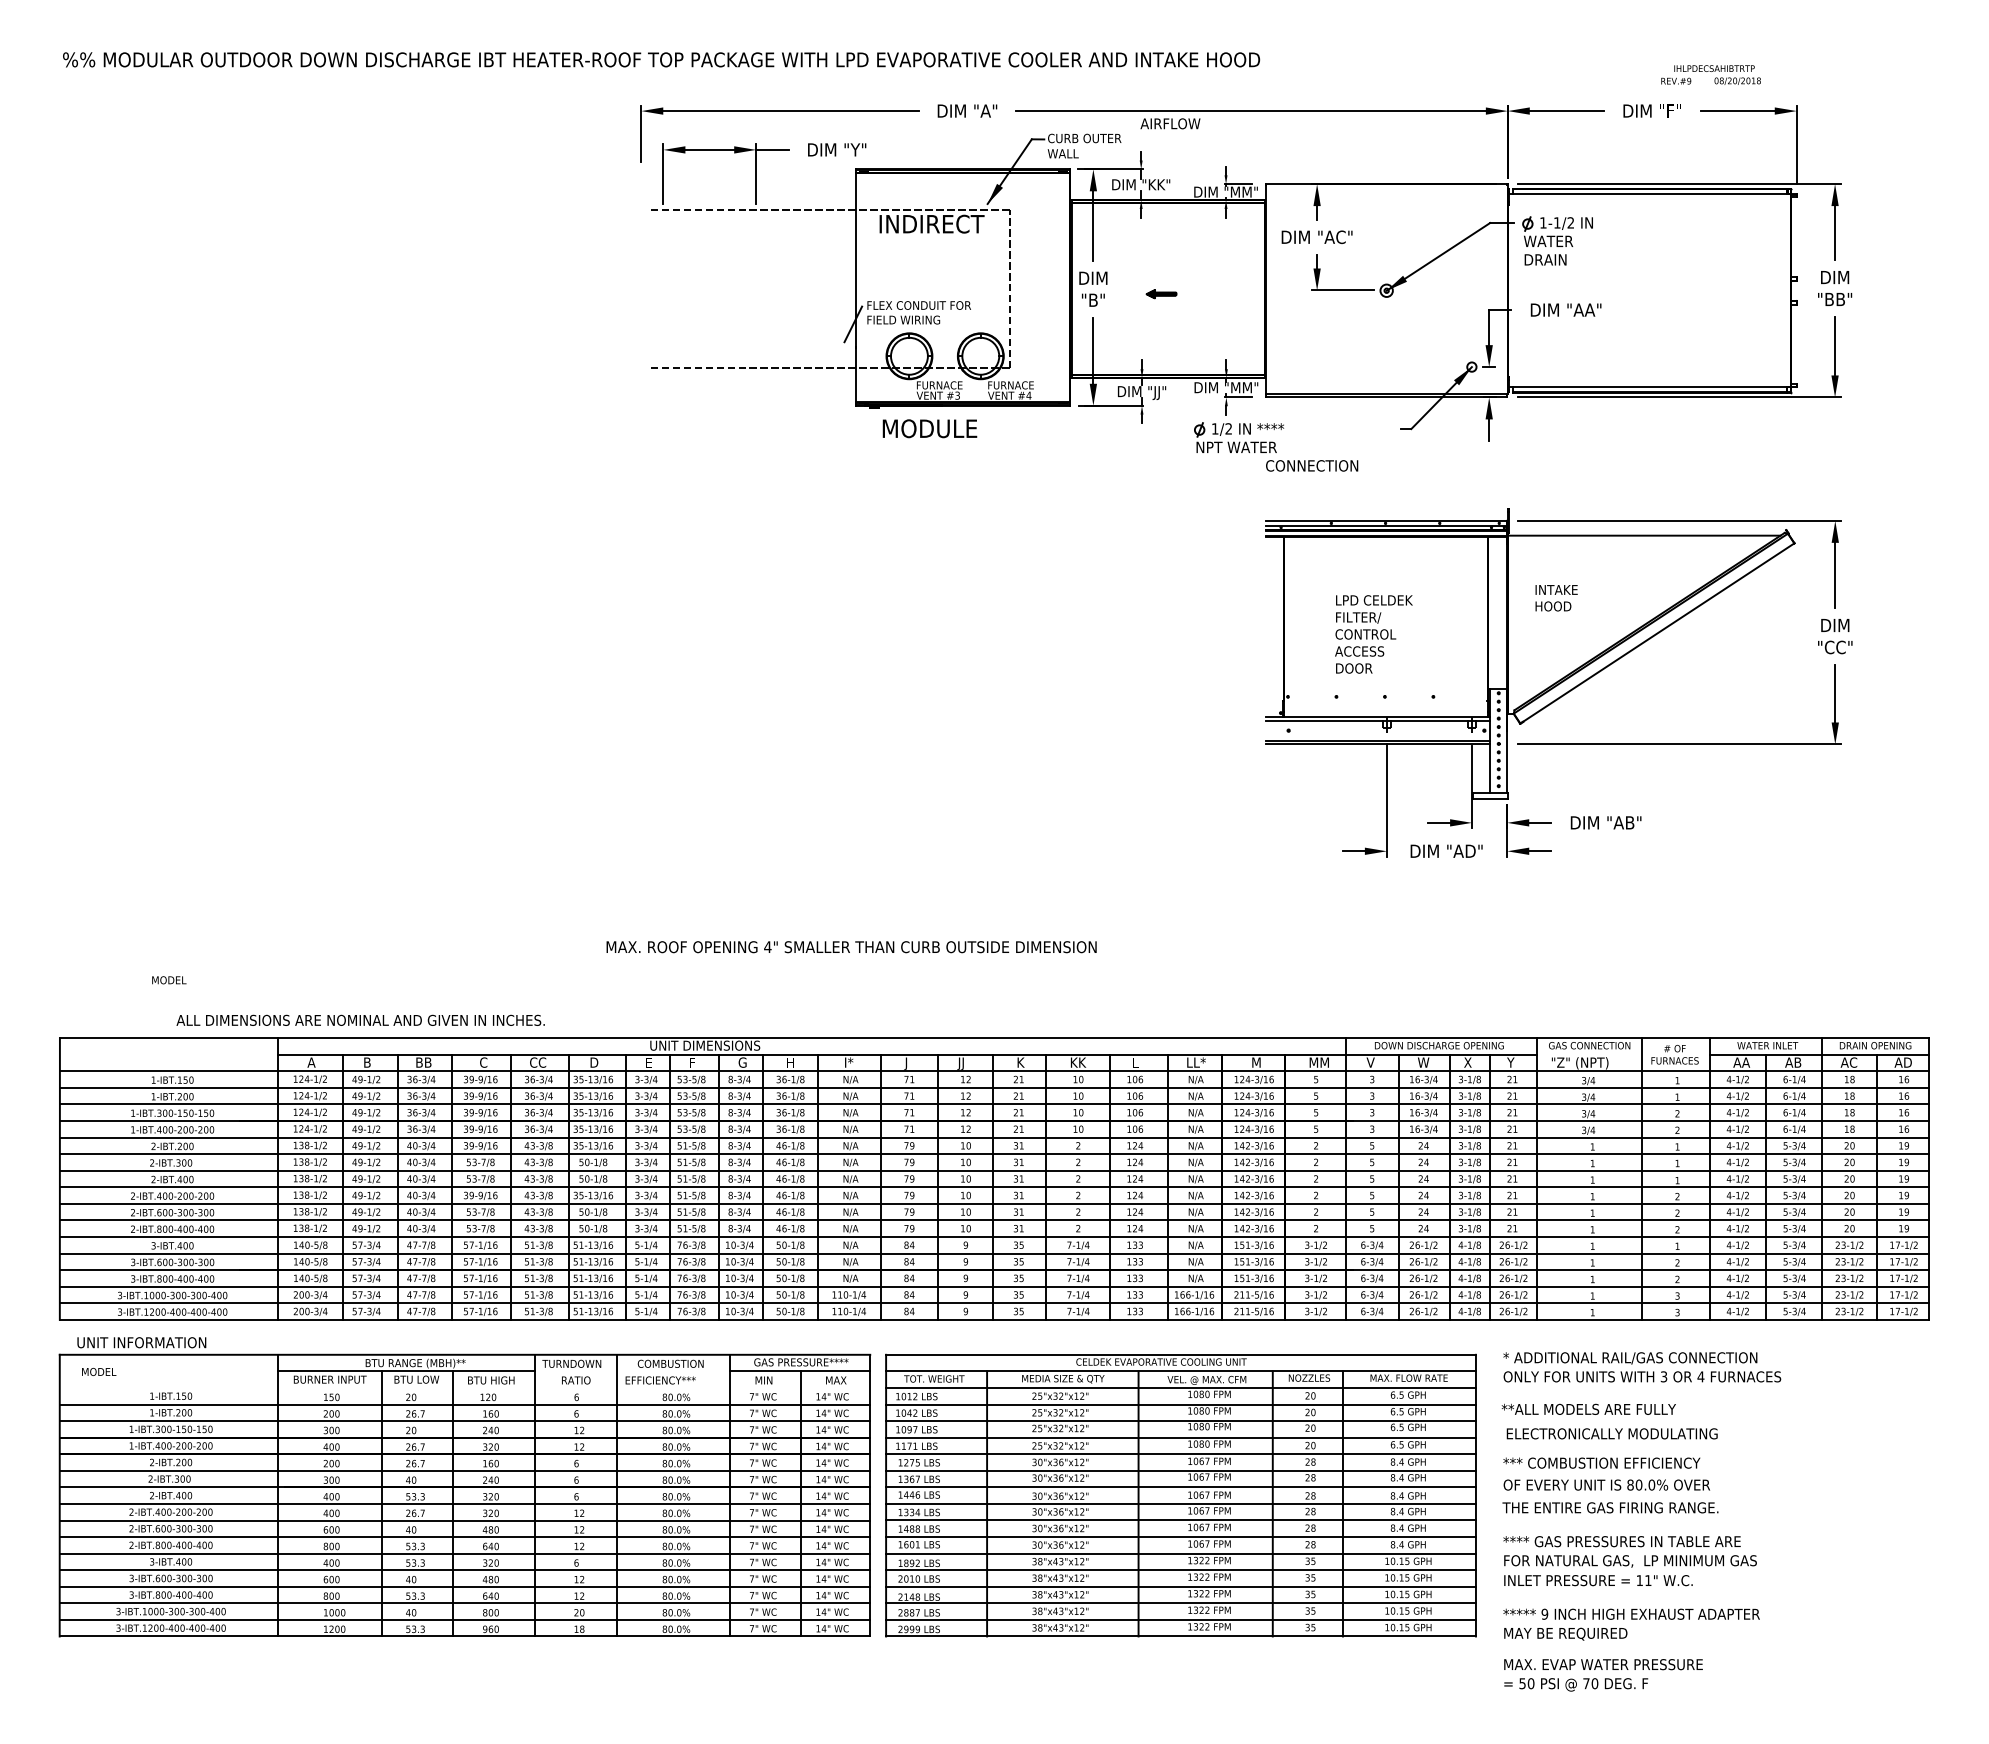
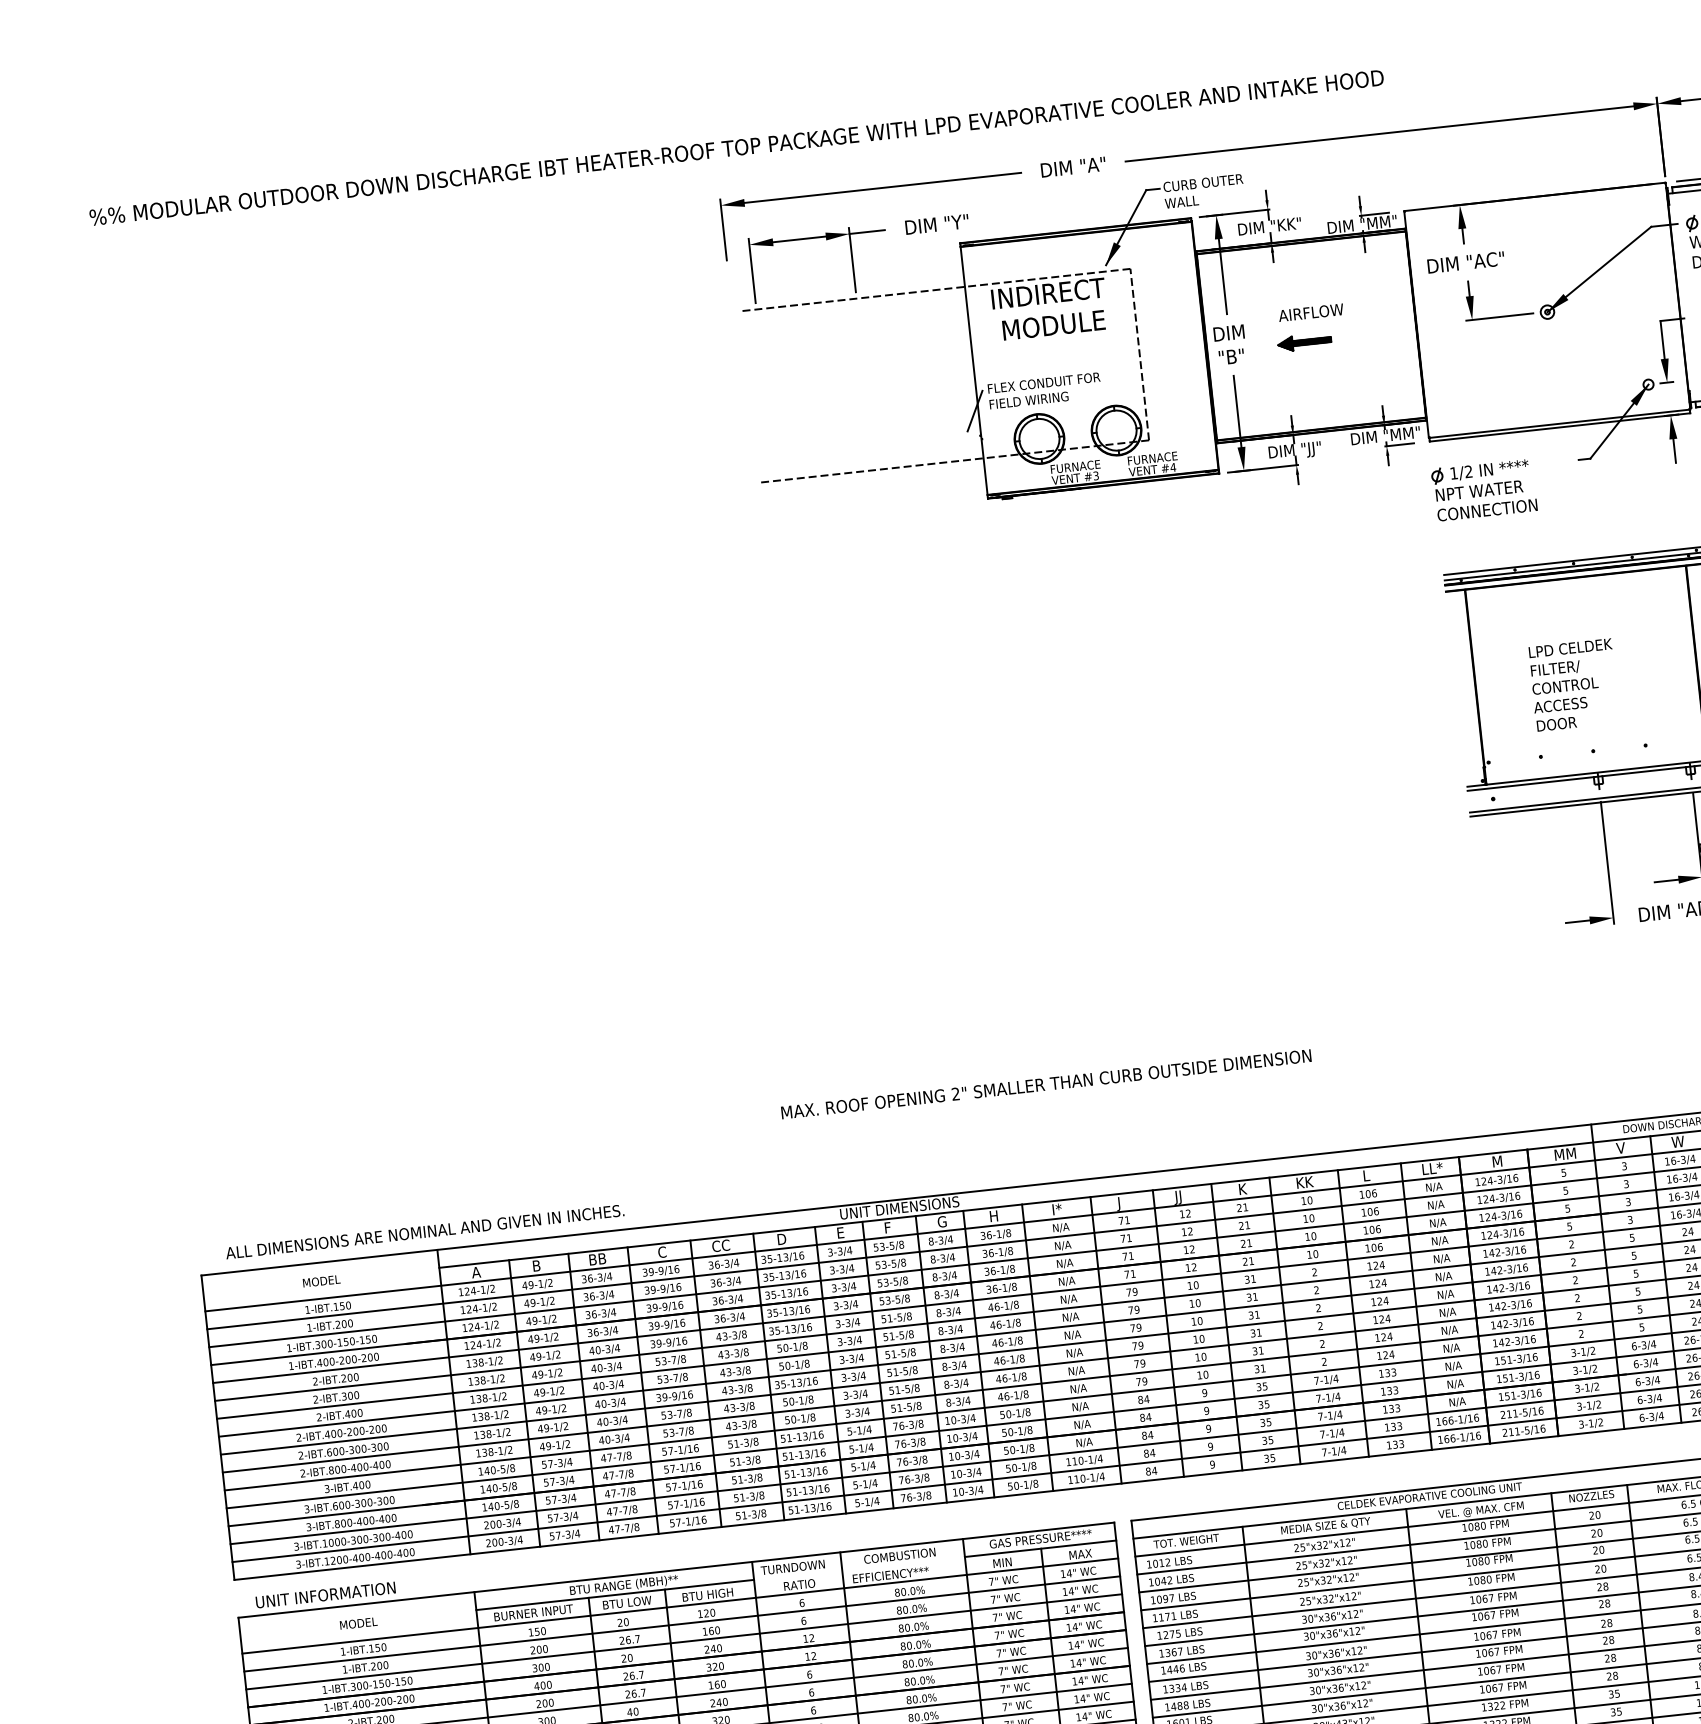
text: (1170, 123) -> (1311, 312), moved
part: (1161, 293) -> (1304, 341), size x1.67
text: (929, 428) -> (1053, 325), moved
part: (1239, 437) -> (1481, 479), moved
text: (767, 946) -> (955, 1093), 4" -> 2"
text: (169, 980) -> (321, 1281), moved
text: (360, 1019) -> (424, 1230), moved
text: (99, 1371) -> (359, 1622), moved
line: (464, 1387) -> (679, 1605), added

